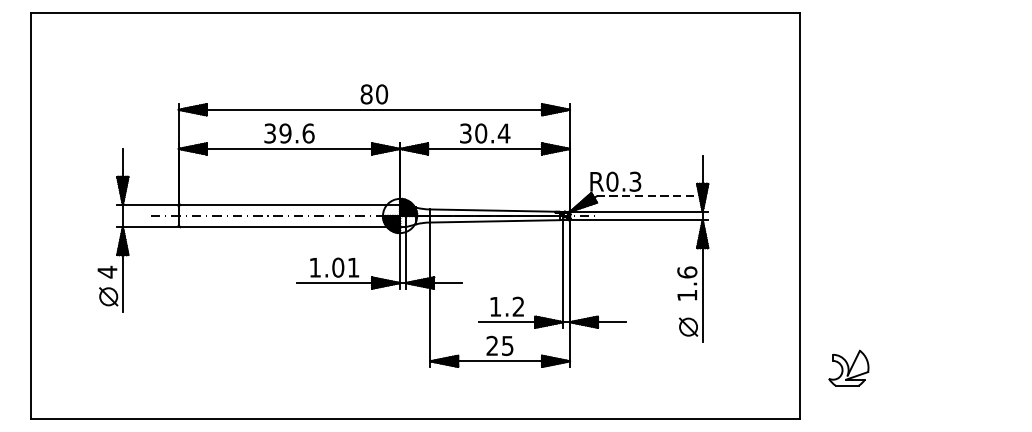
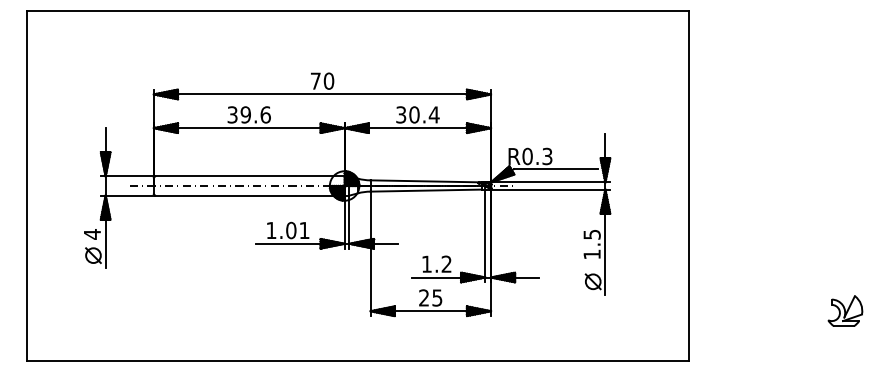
text: (366, 93) -> (315, 80), 80 -> 70
line: (645, 196) -> (556, 169), dashed -> solid
text: (686, 272) -> (591, 234), 1.6 -> 1.5
part: (849, 367) -> (845, 310), moved

